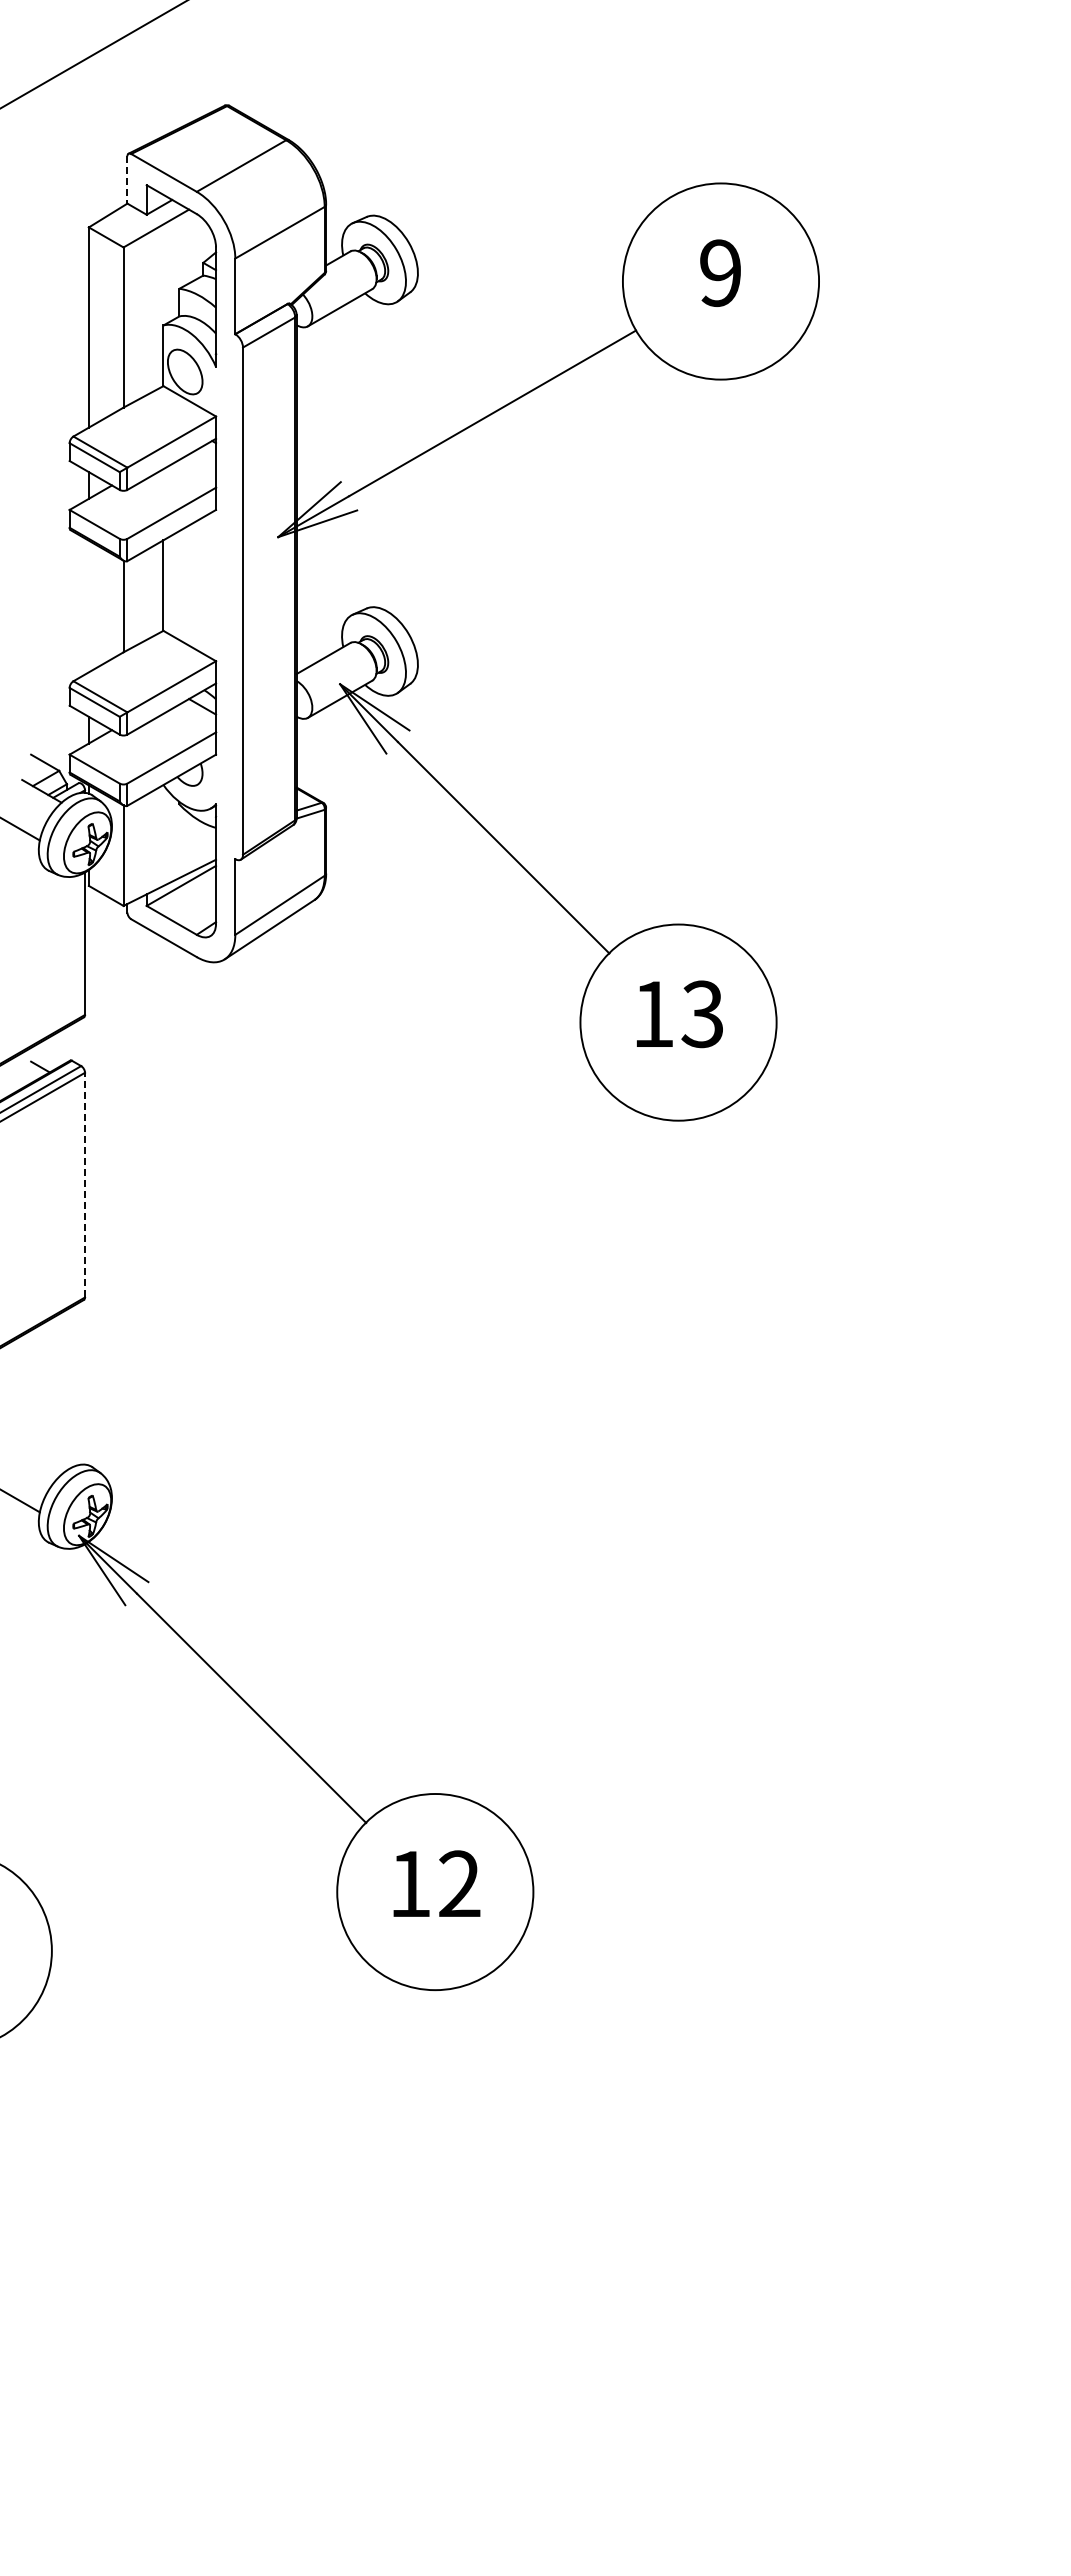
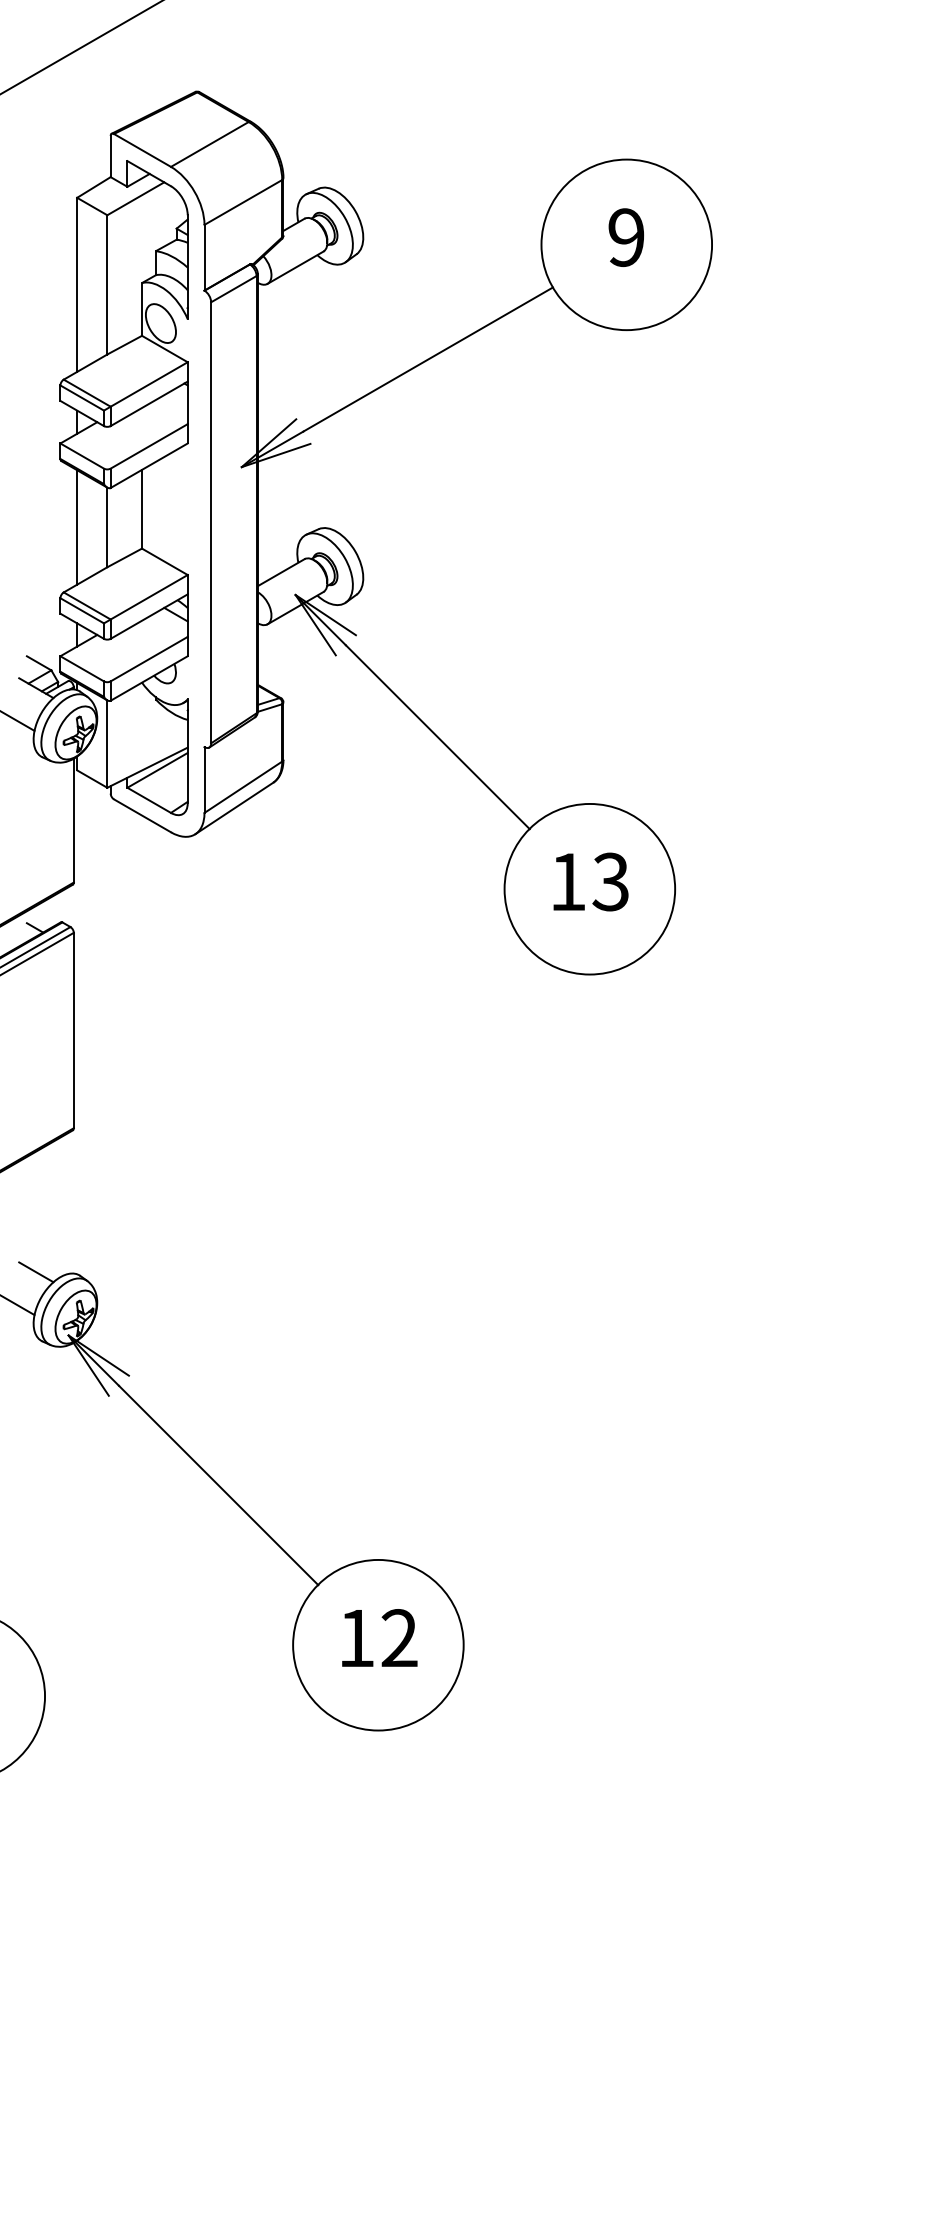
line: (127, 179) -> (110, 156), dashed -> solid
line: (88, 606) -> (76, 527), added
line: (85, 1184) -> (74, 1030), dashed -> solid
line: (41, 1462) -> (35, 1271), added

